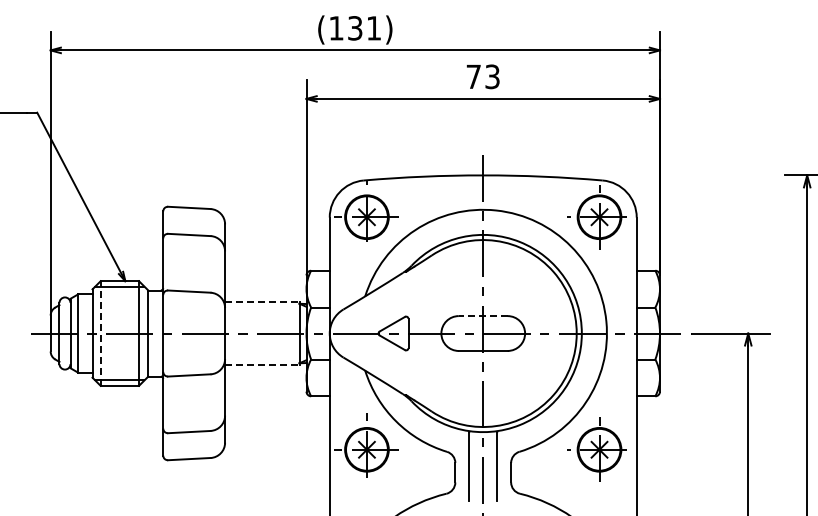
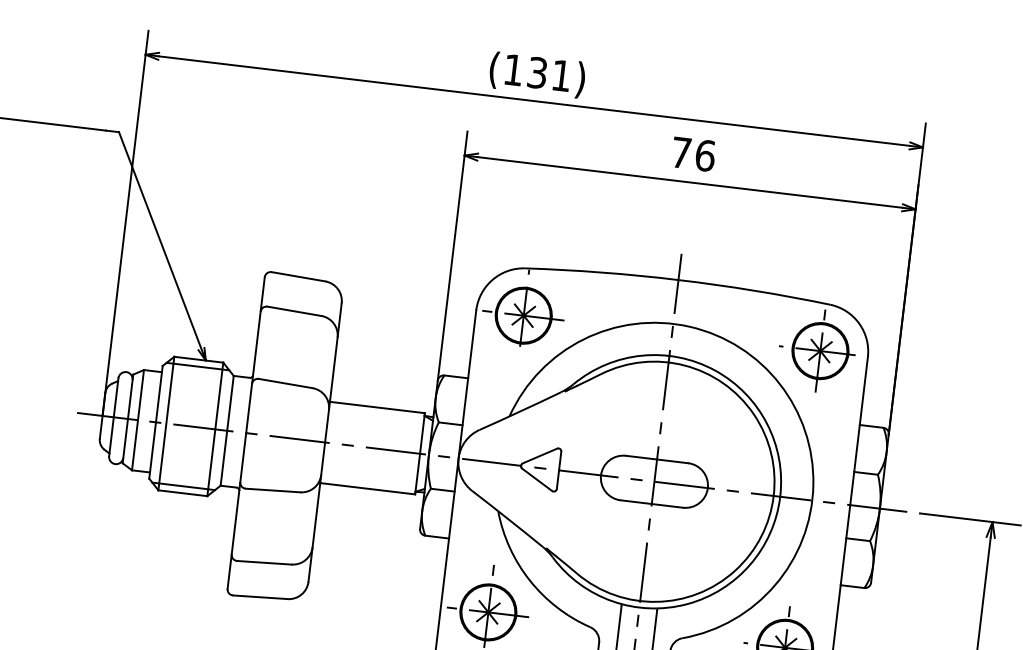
text: (492, 76) -> (705, 155), 73 -> 76
line: (262, 301) -> (377, 407), dashed -> solid
line: (482, 316) -> (656, 459), dashed -> solid
line: (100, 333) -> (166, 423), dashed -> solid
line: (262, 365) -> (367, 488), dashed -> solid

